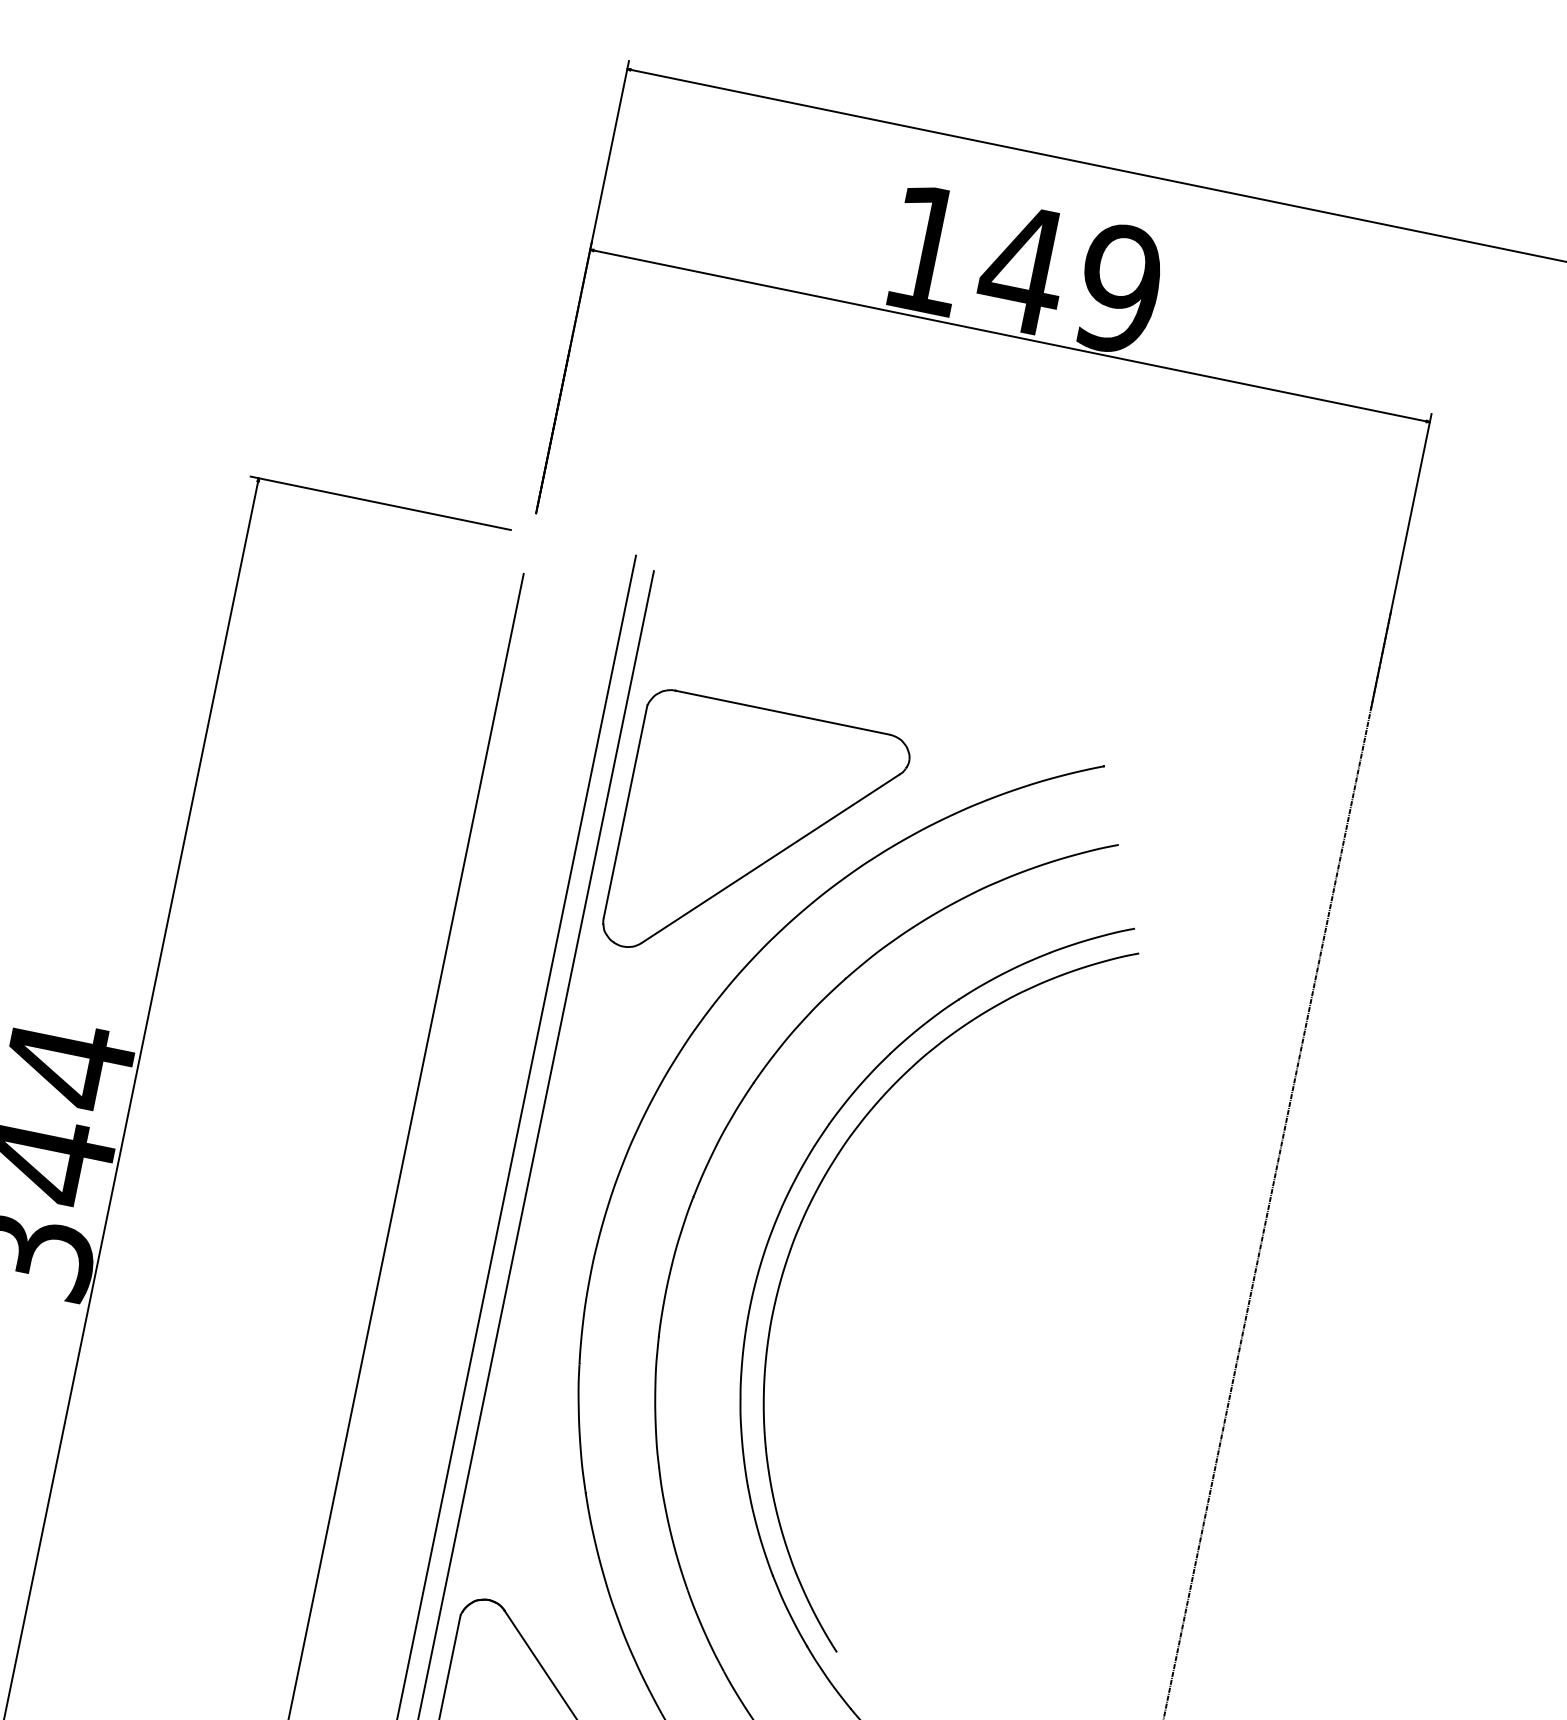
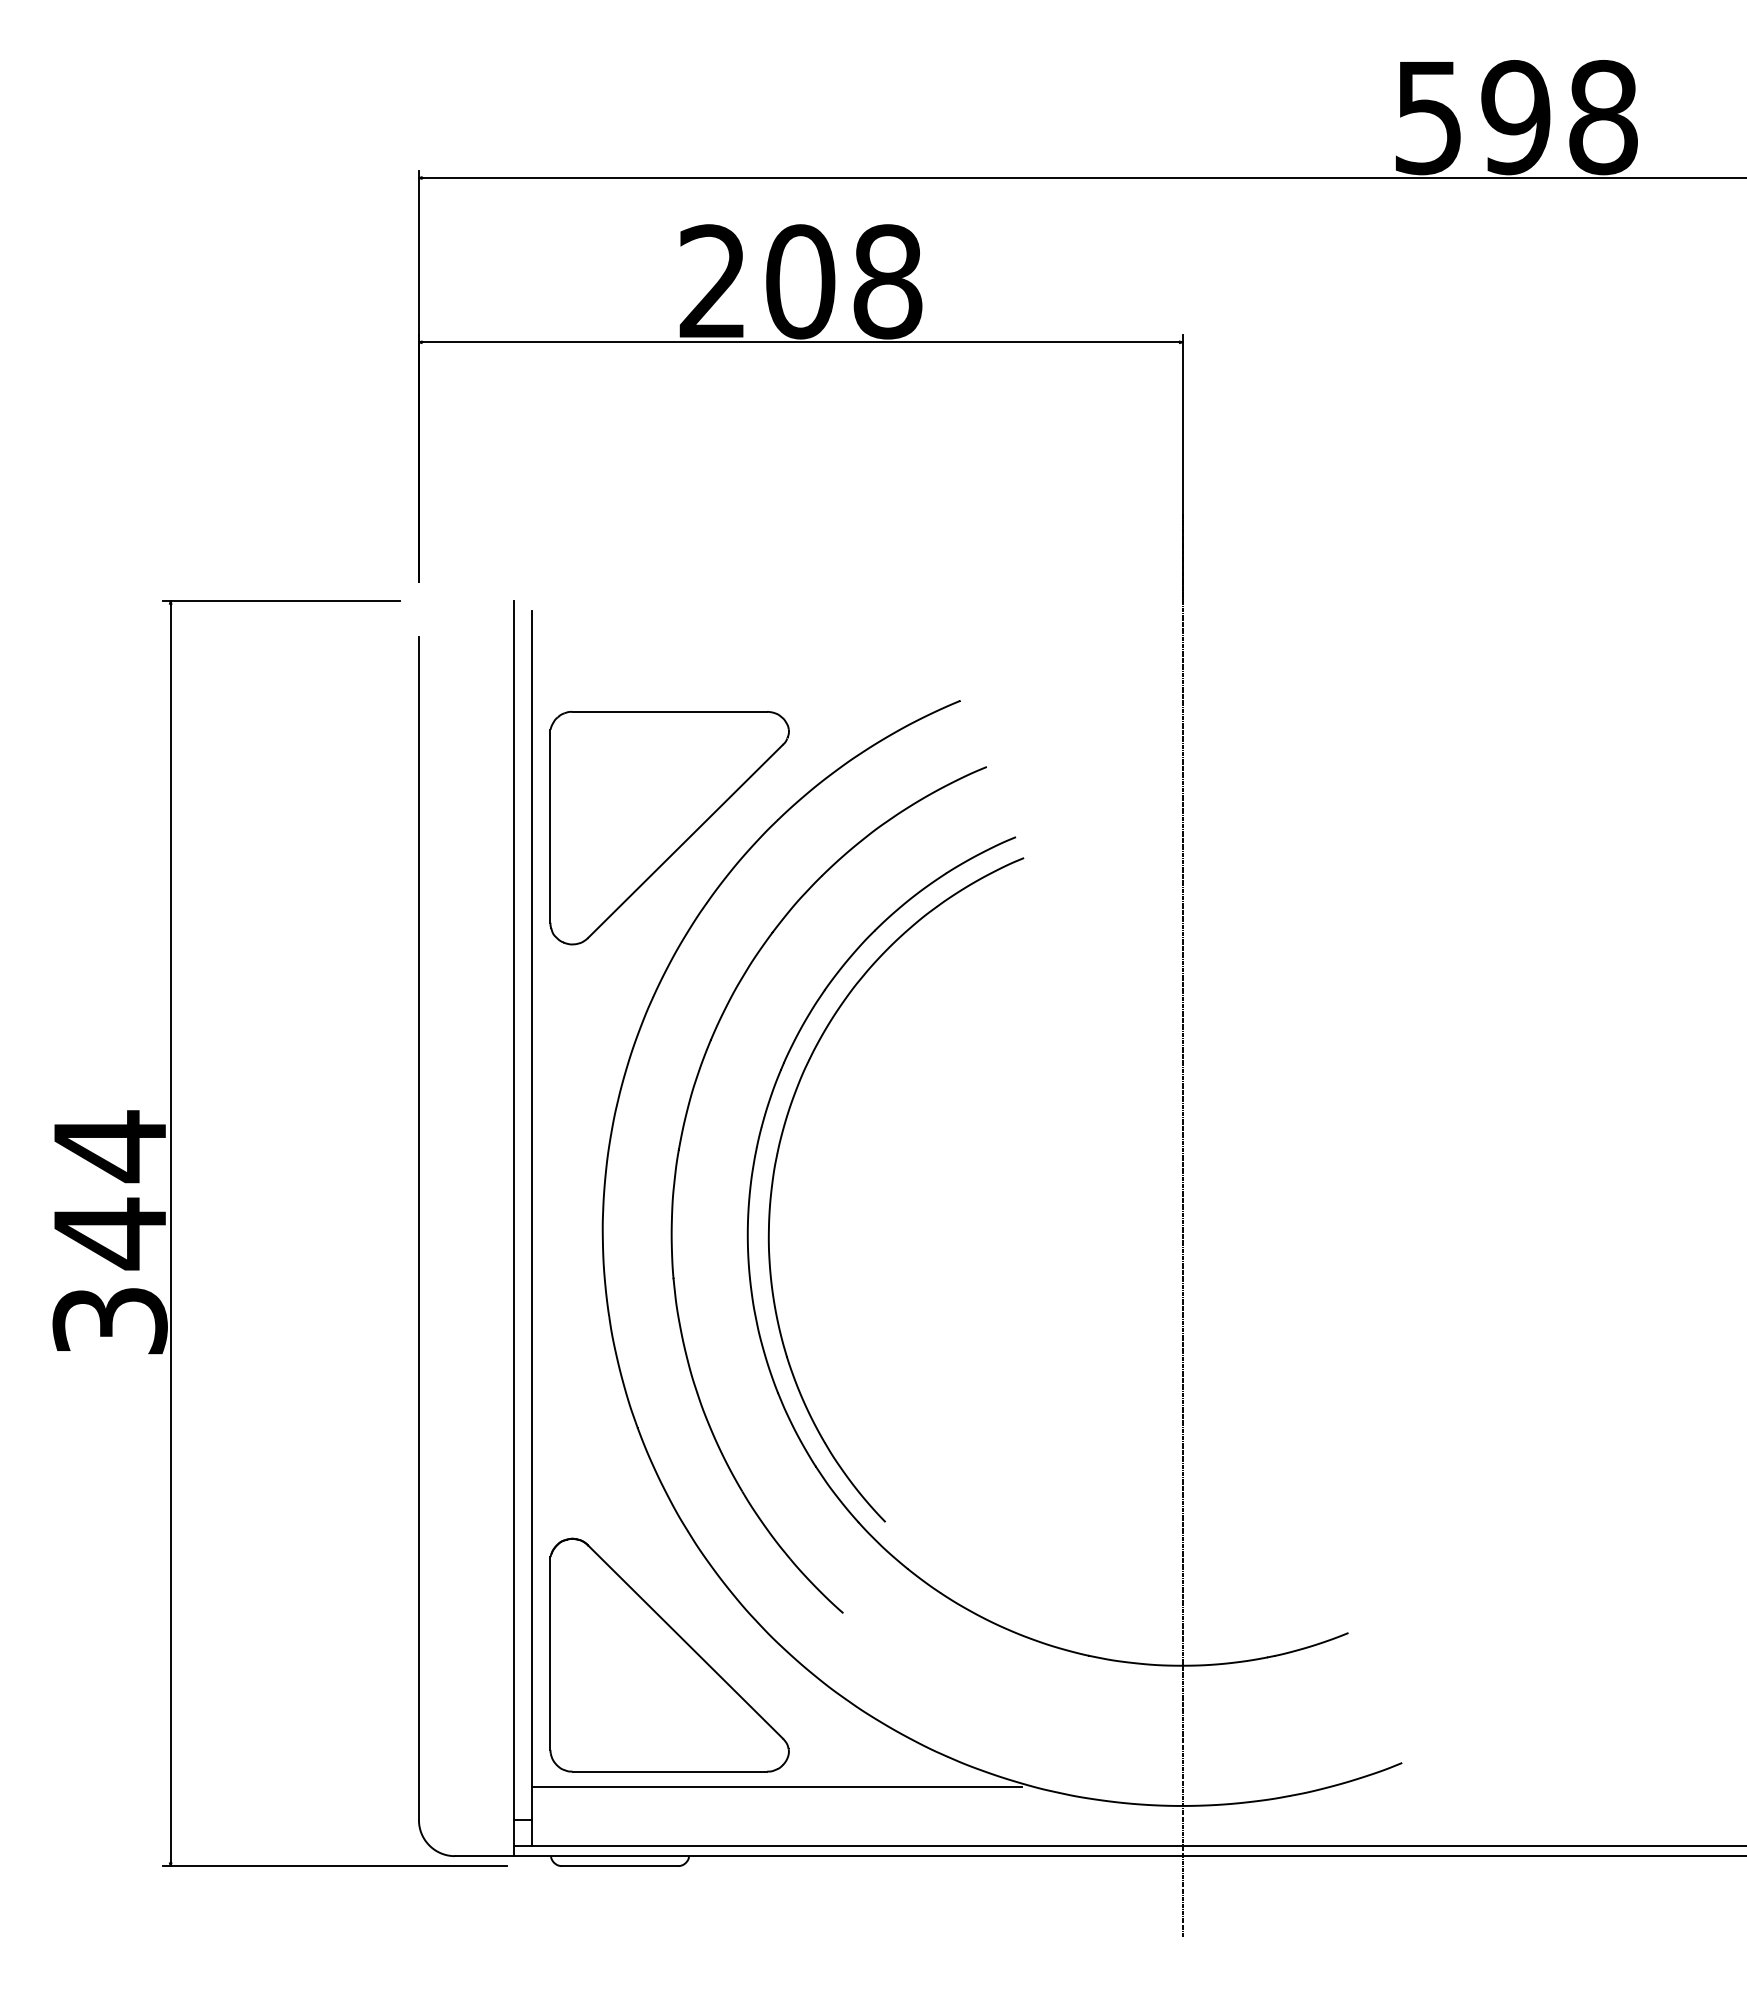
text: (1023, 269) -> (800, 281), 149 -> 208

